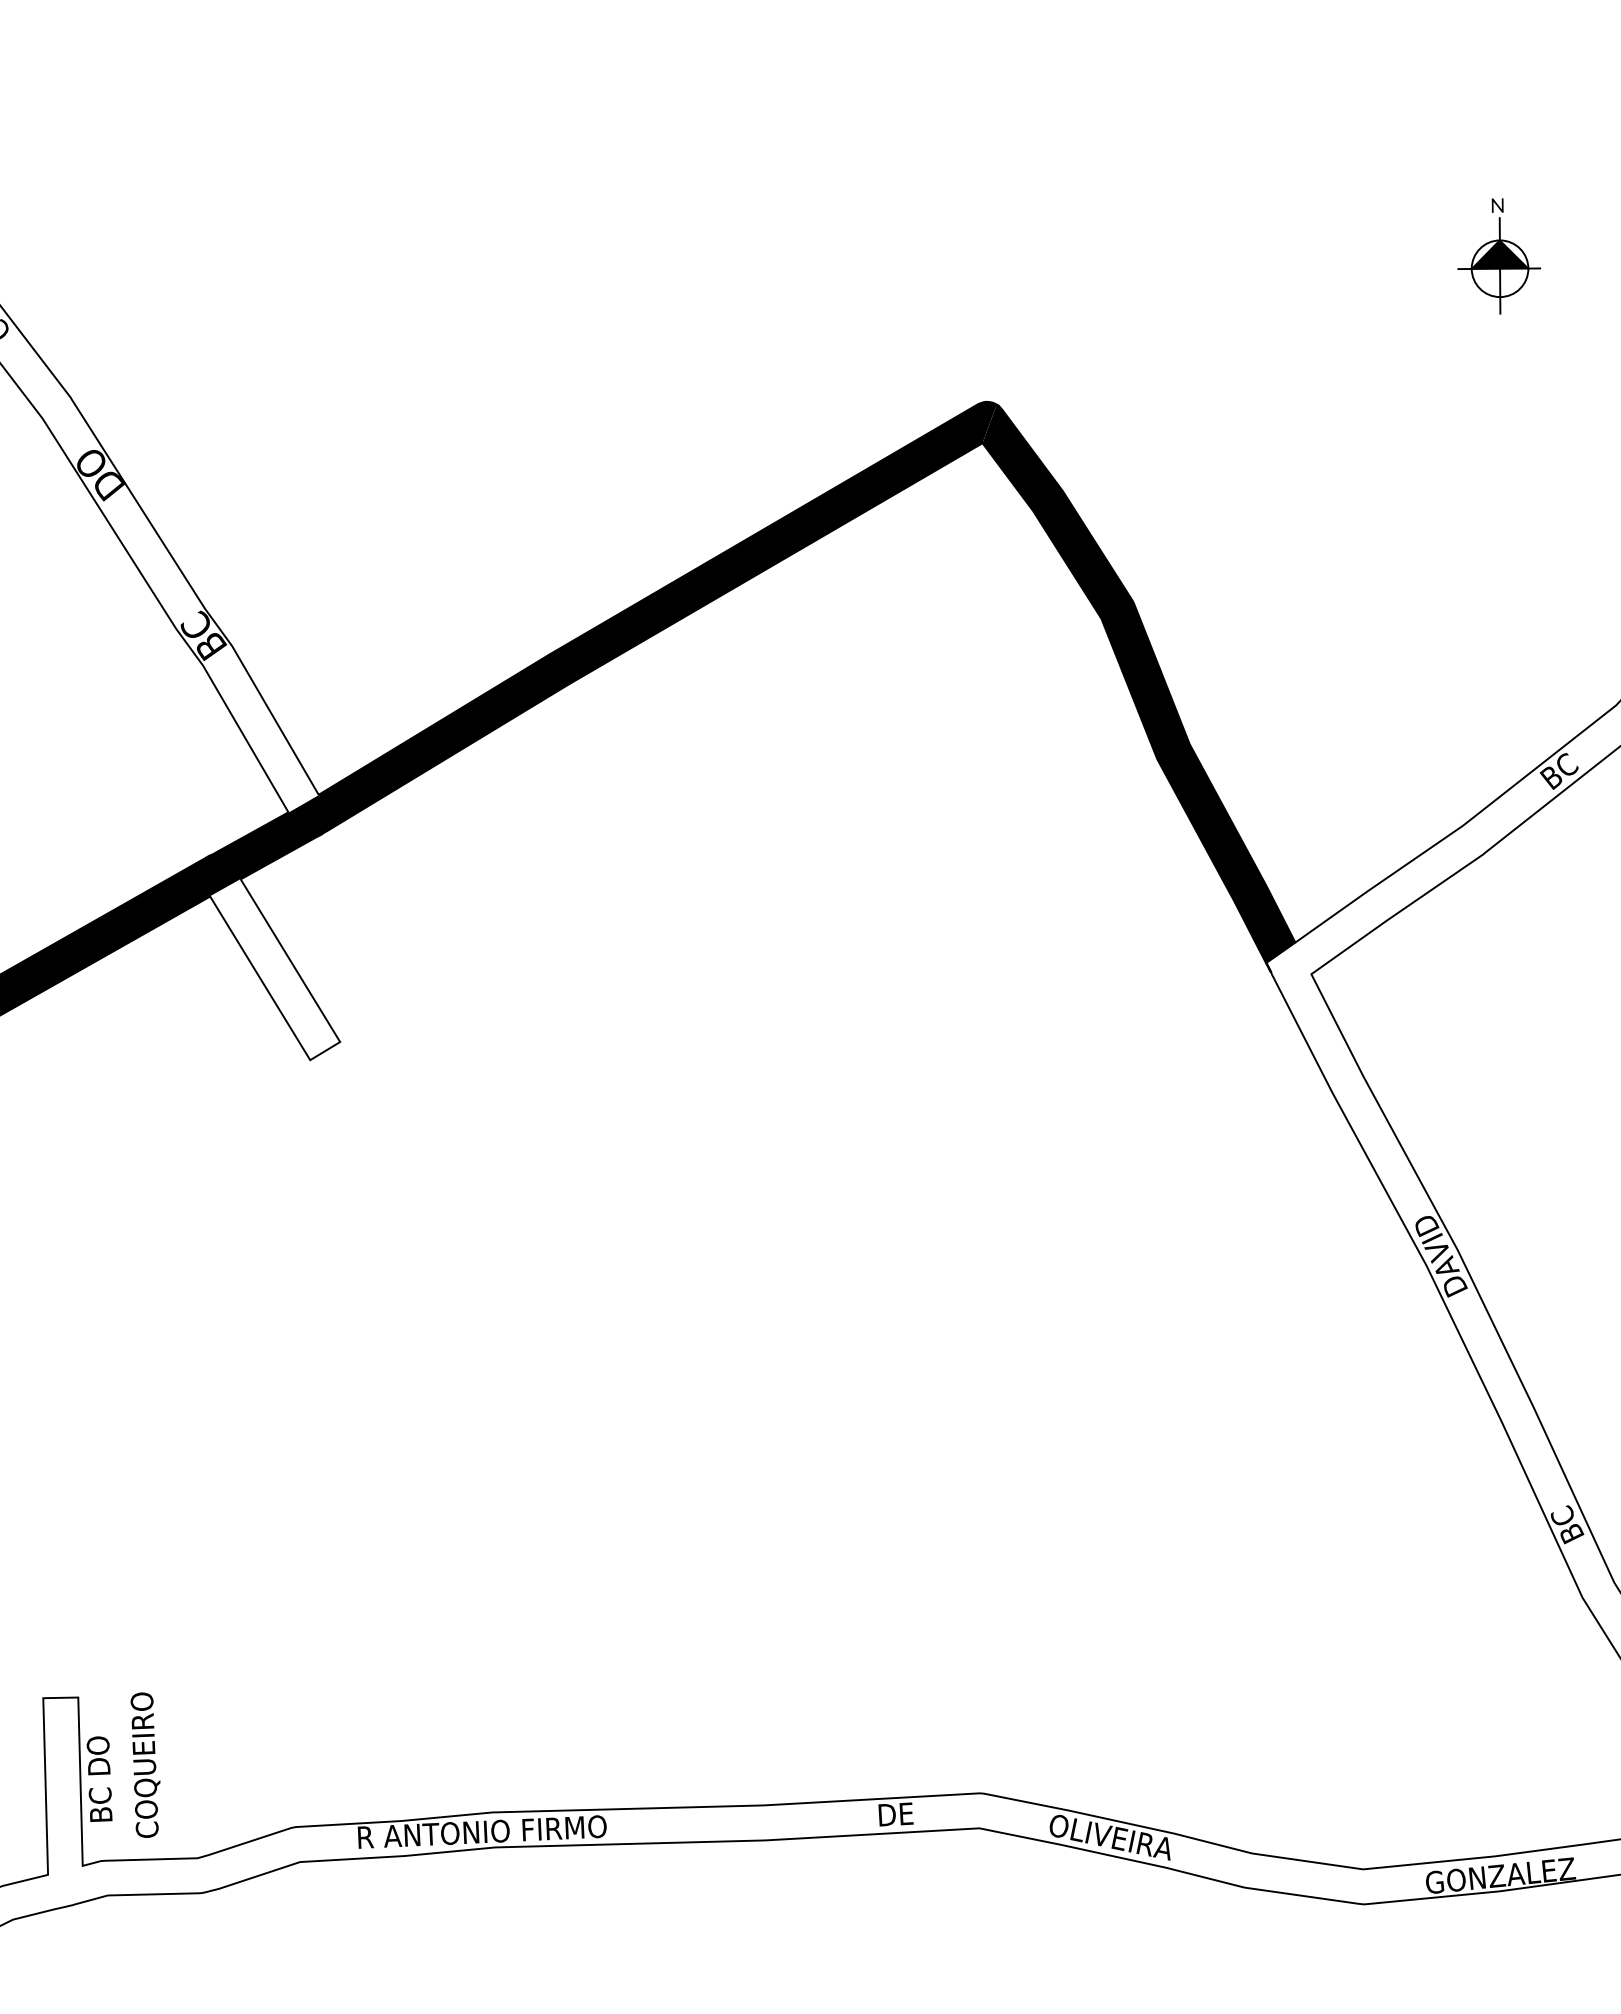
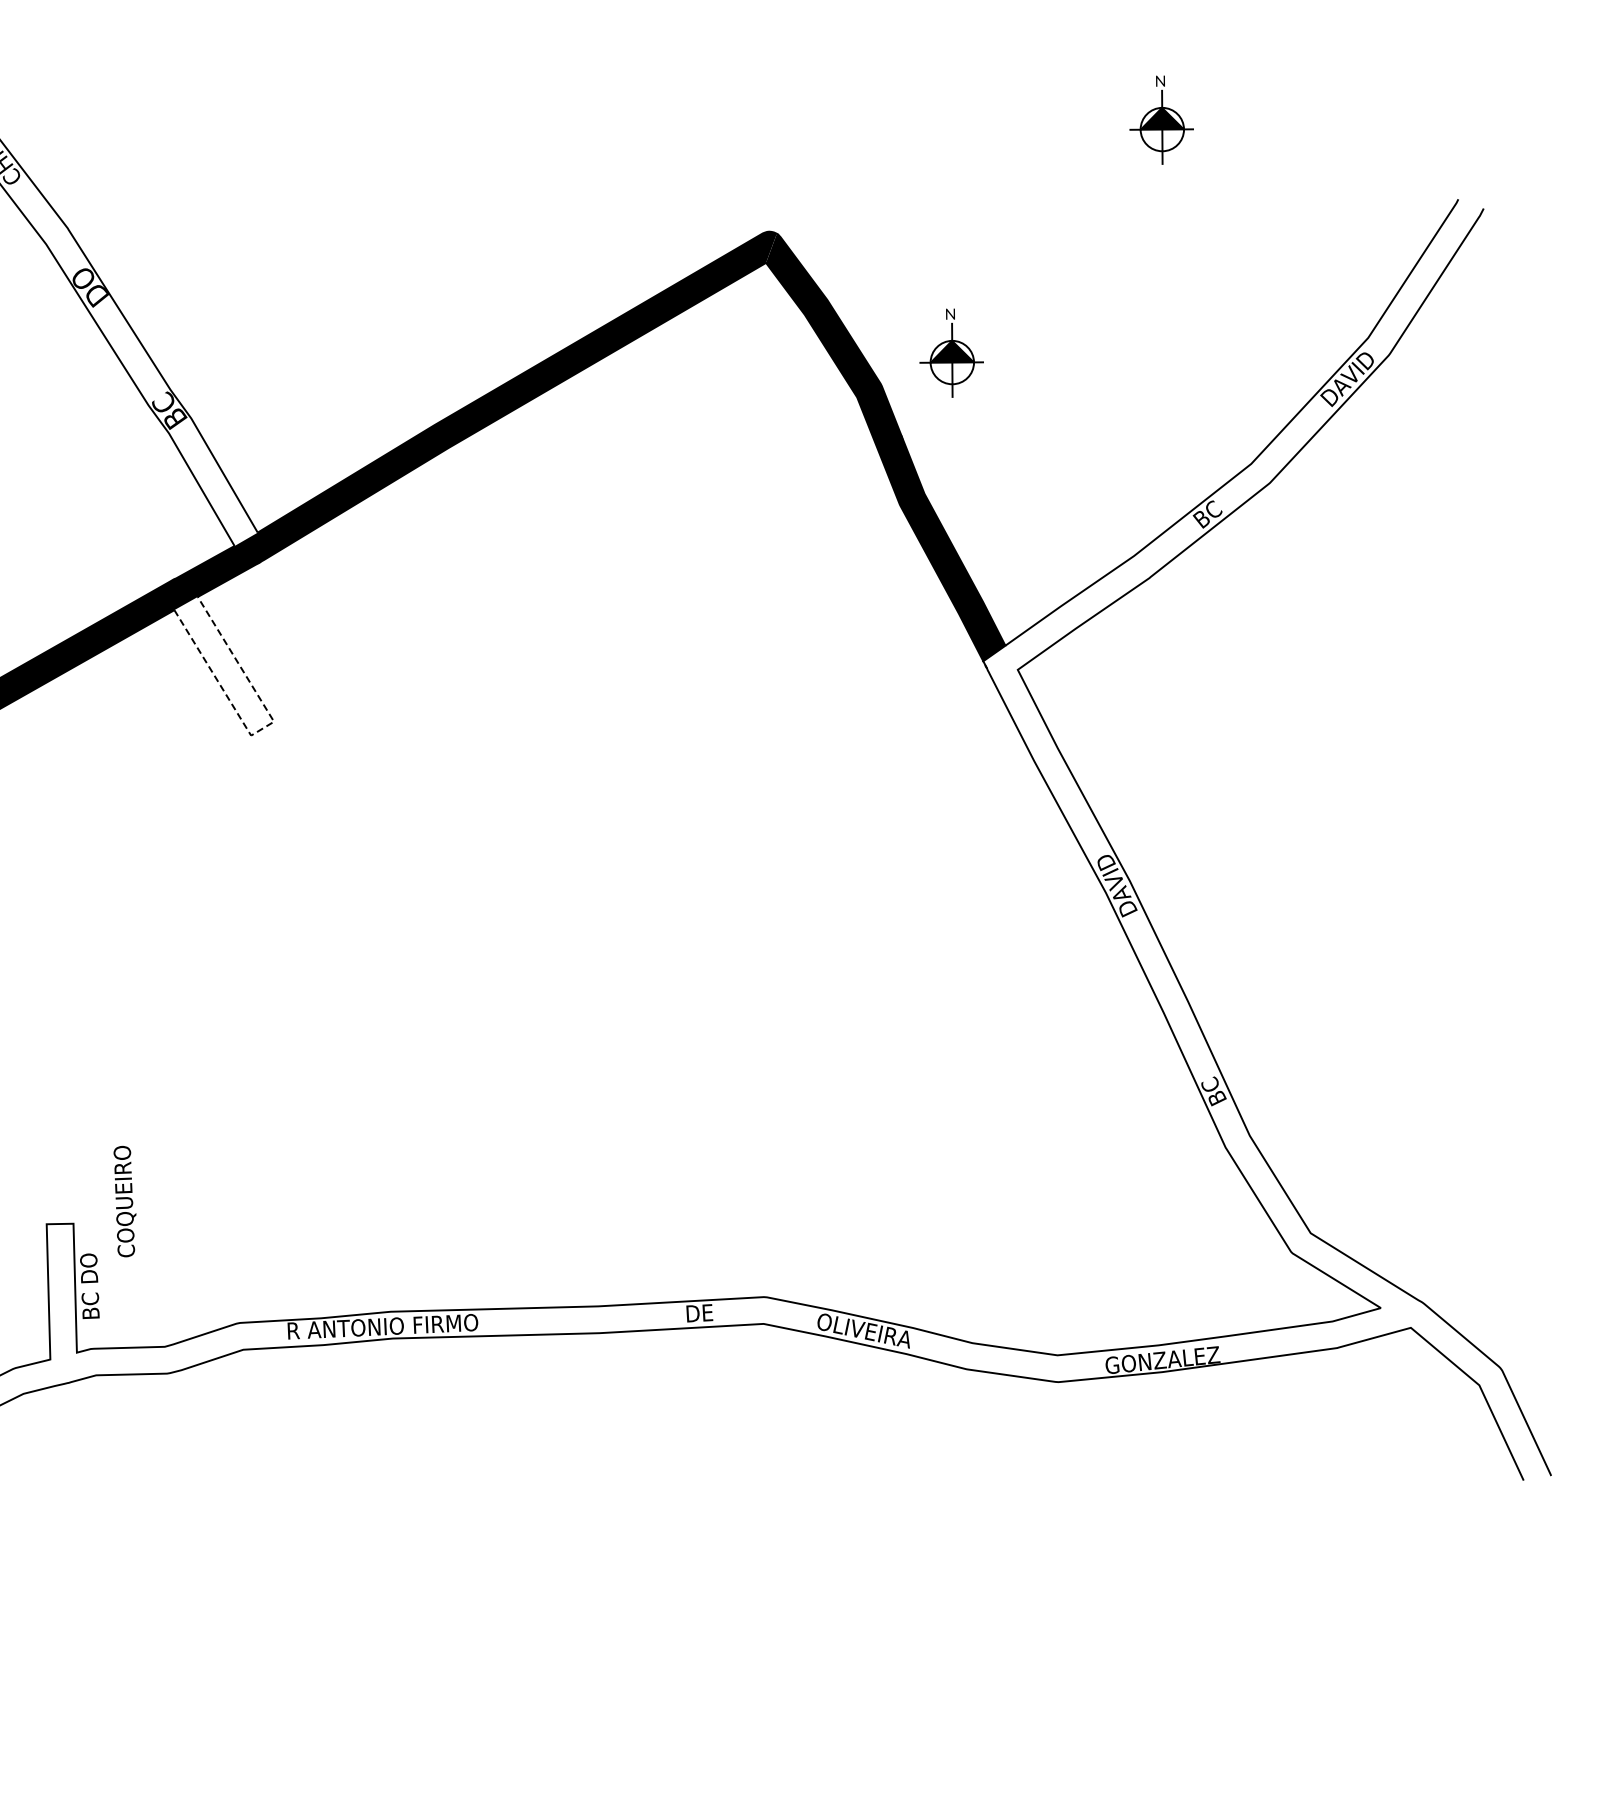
part: (1224, 559) -> (951, 352), added
line: (325, 1050) -> (262, 728), solid -> dashed
text: (144, 1765) -> (124, 1201), moved

